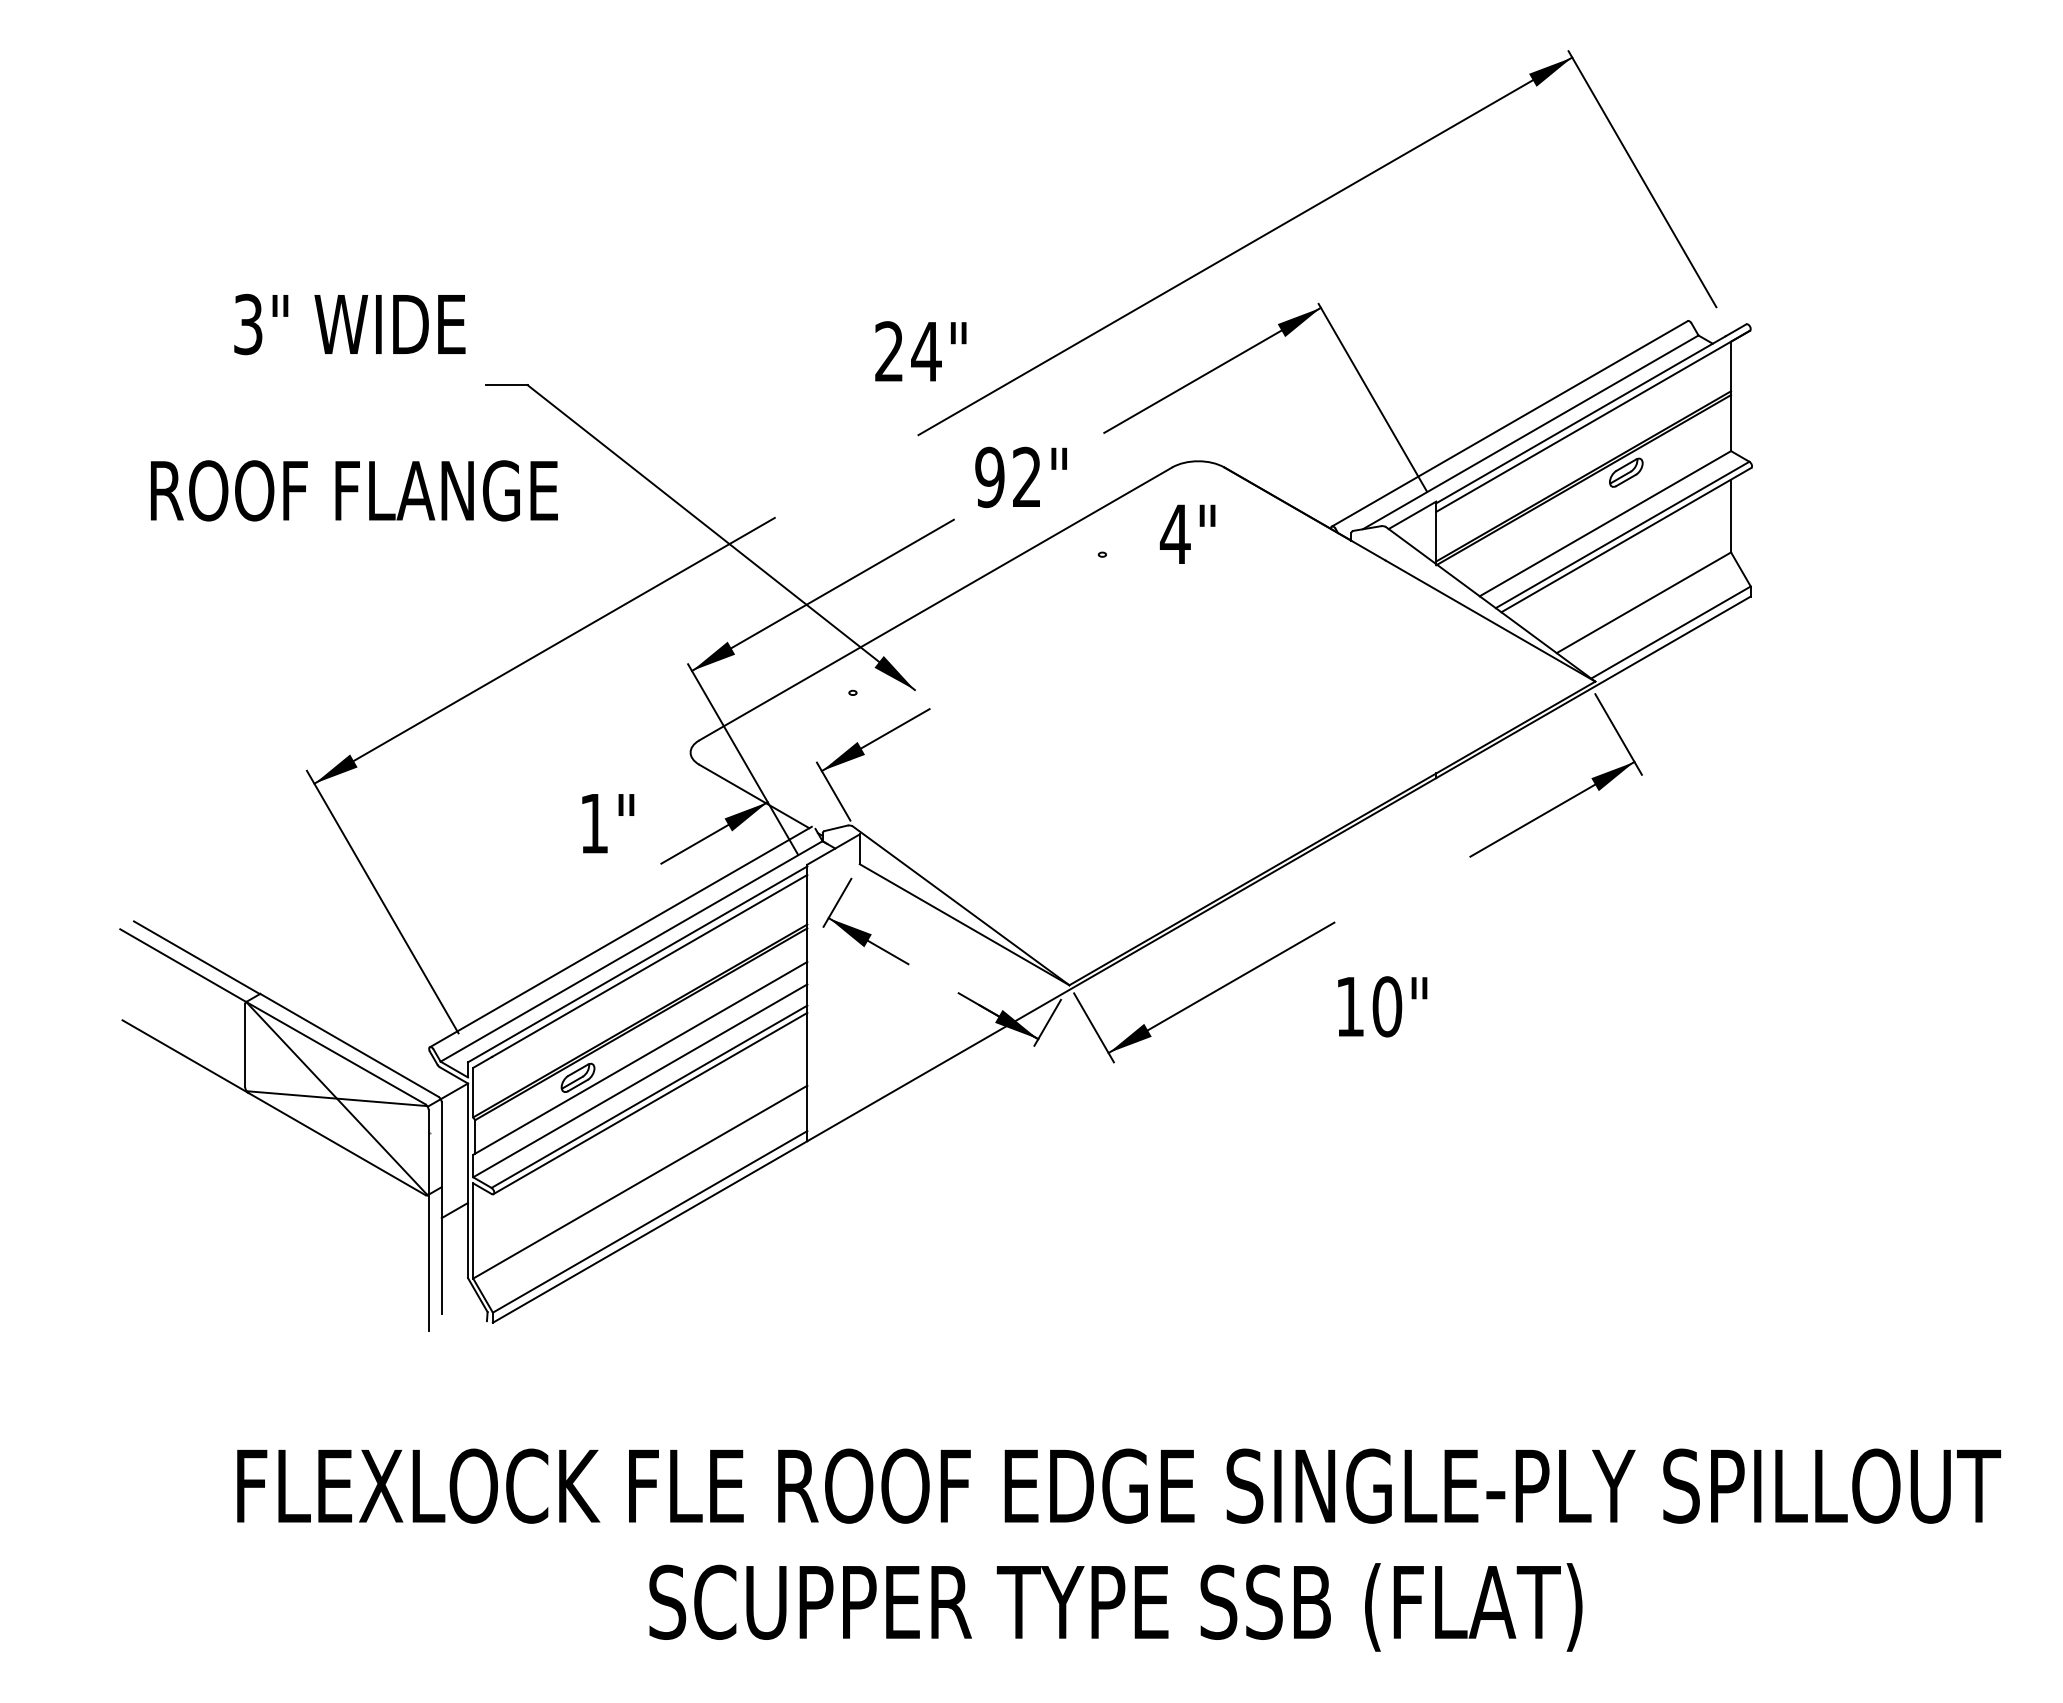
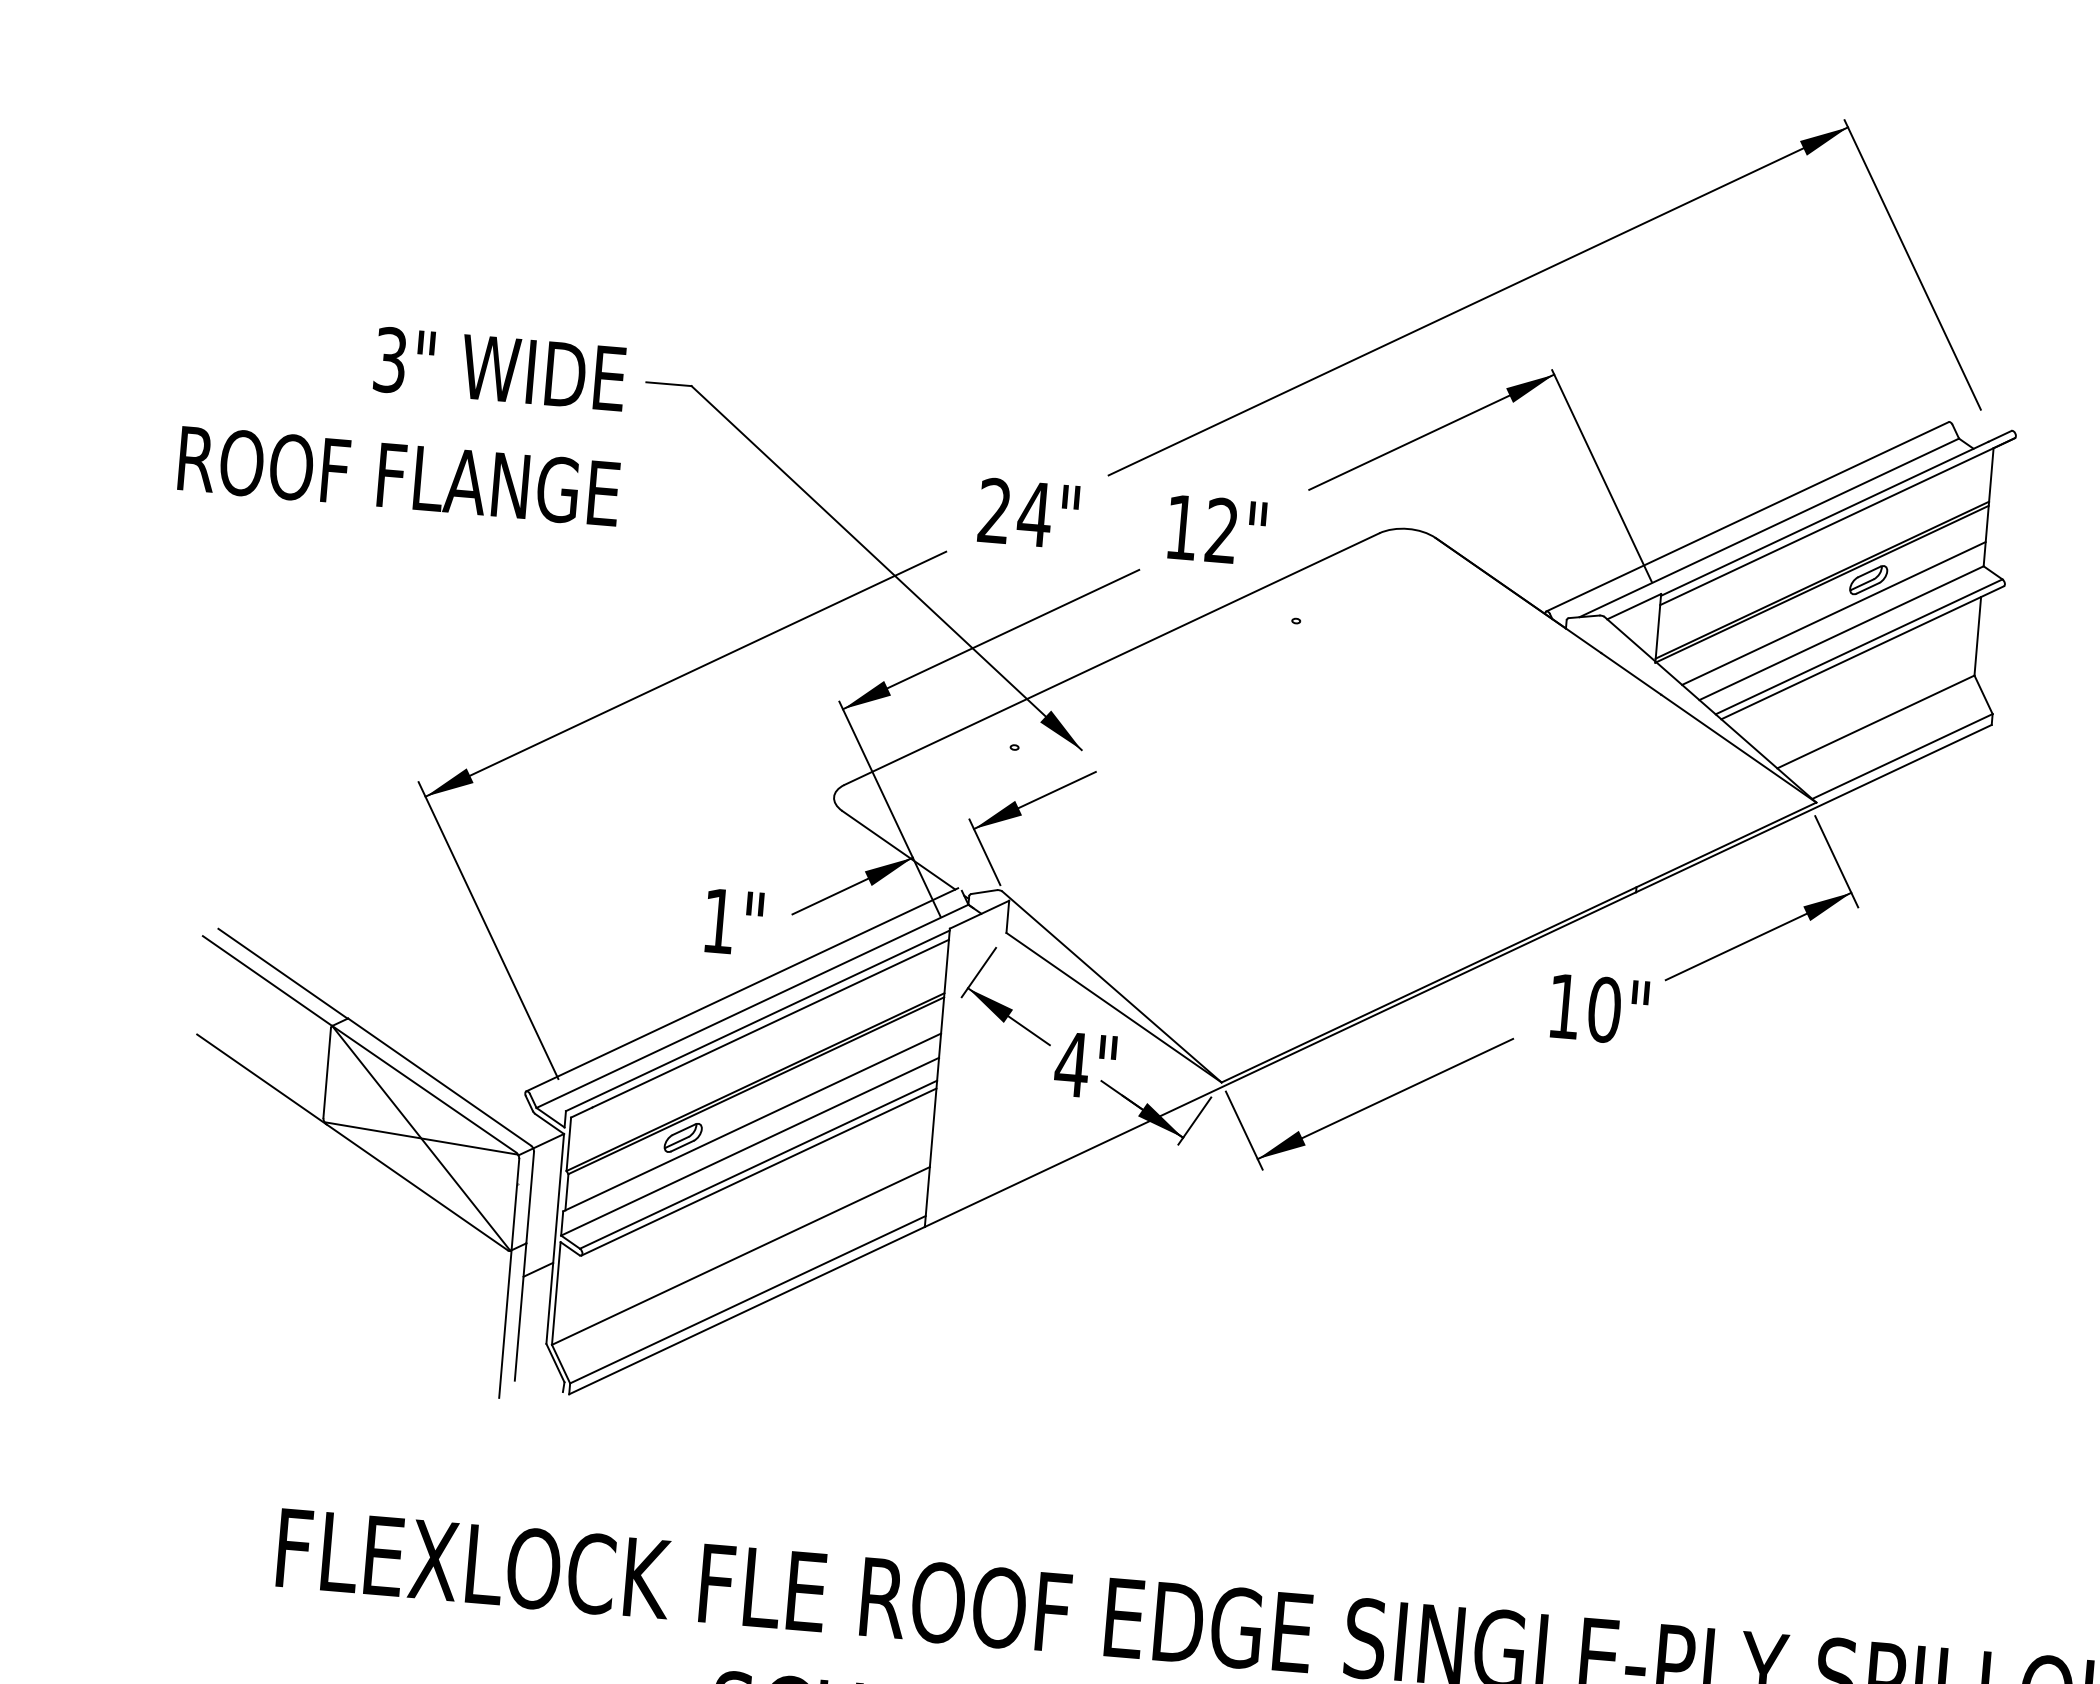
text: (349, 324) -> (499, 369), moved
text: (920, 351) -> (1028, 513), moved
text: (989, 477) -> (1181, 527), 92" -> 12"
text: (354, 490) -> (399, 476), moved
line: (1596, 505) -> (1833, 612), added
text: (1187, 533) -> (1085, 1064), moved
text: (608, 823) -> (734, 922), moved
text: (1382, 1006) -> (1599, 1009), moved

